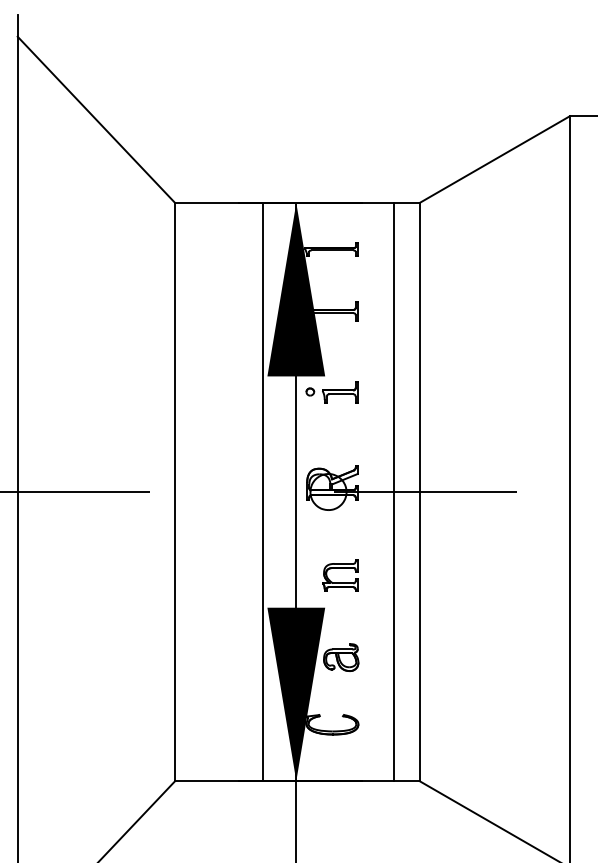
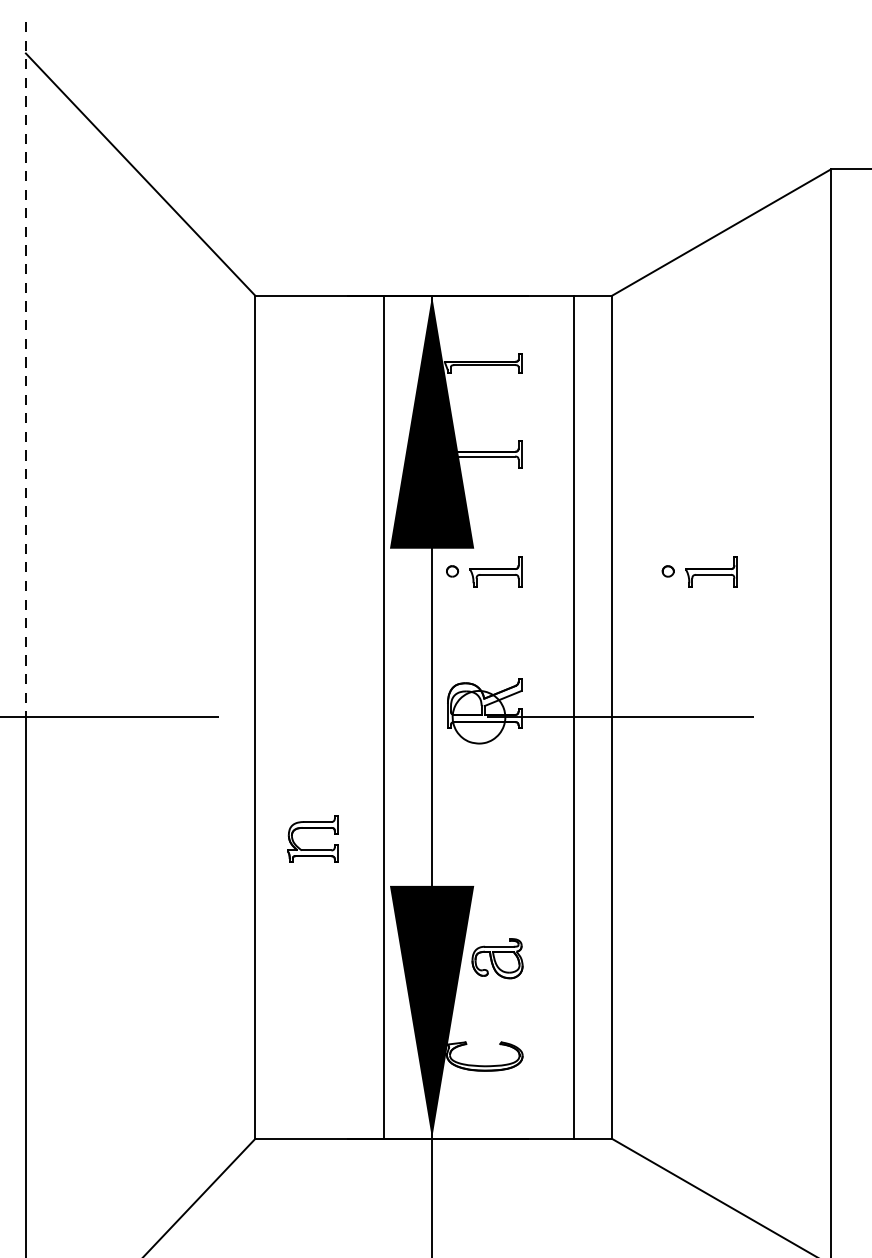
line: (17, 253) -> (25, 369), solid -> dashed
part: (479, 392) -> (699, 572), added
part: (340, 568) -> (312, 828), moved

